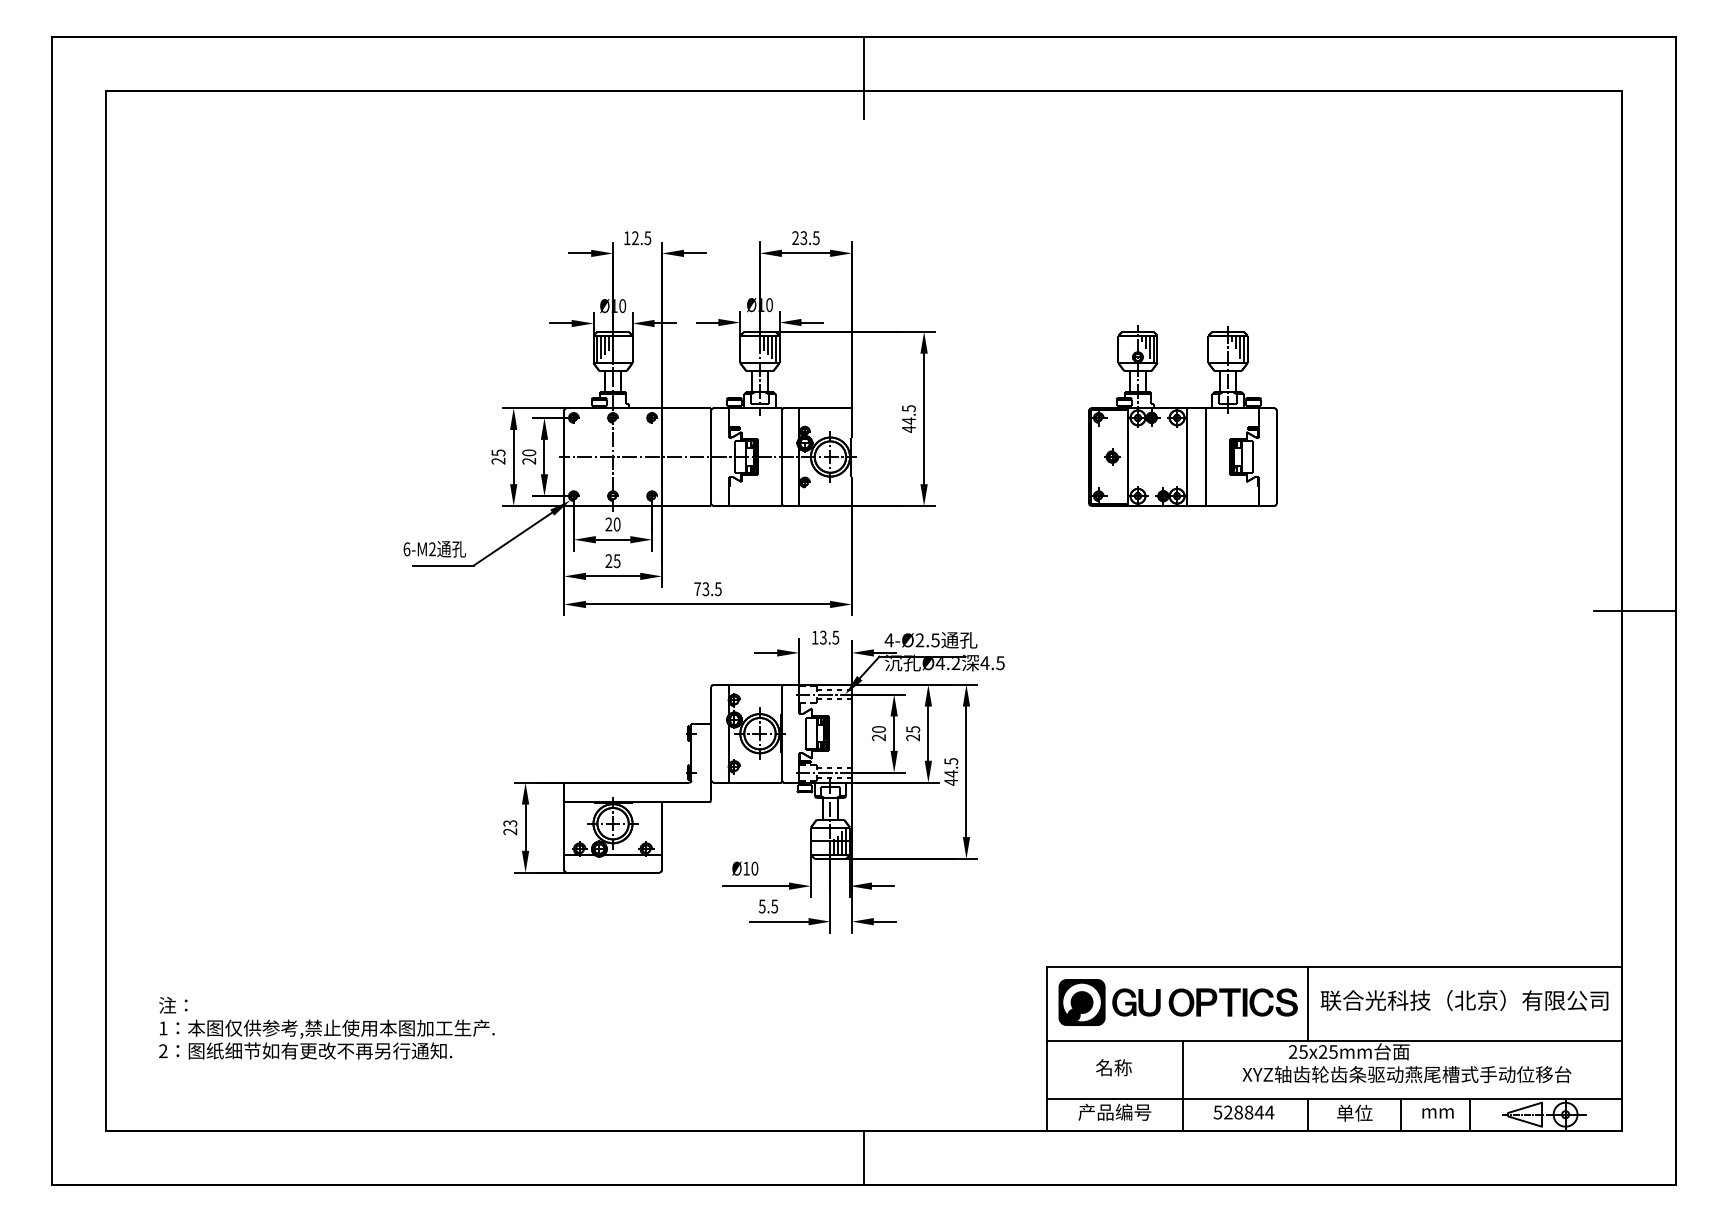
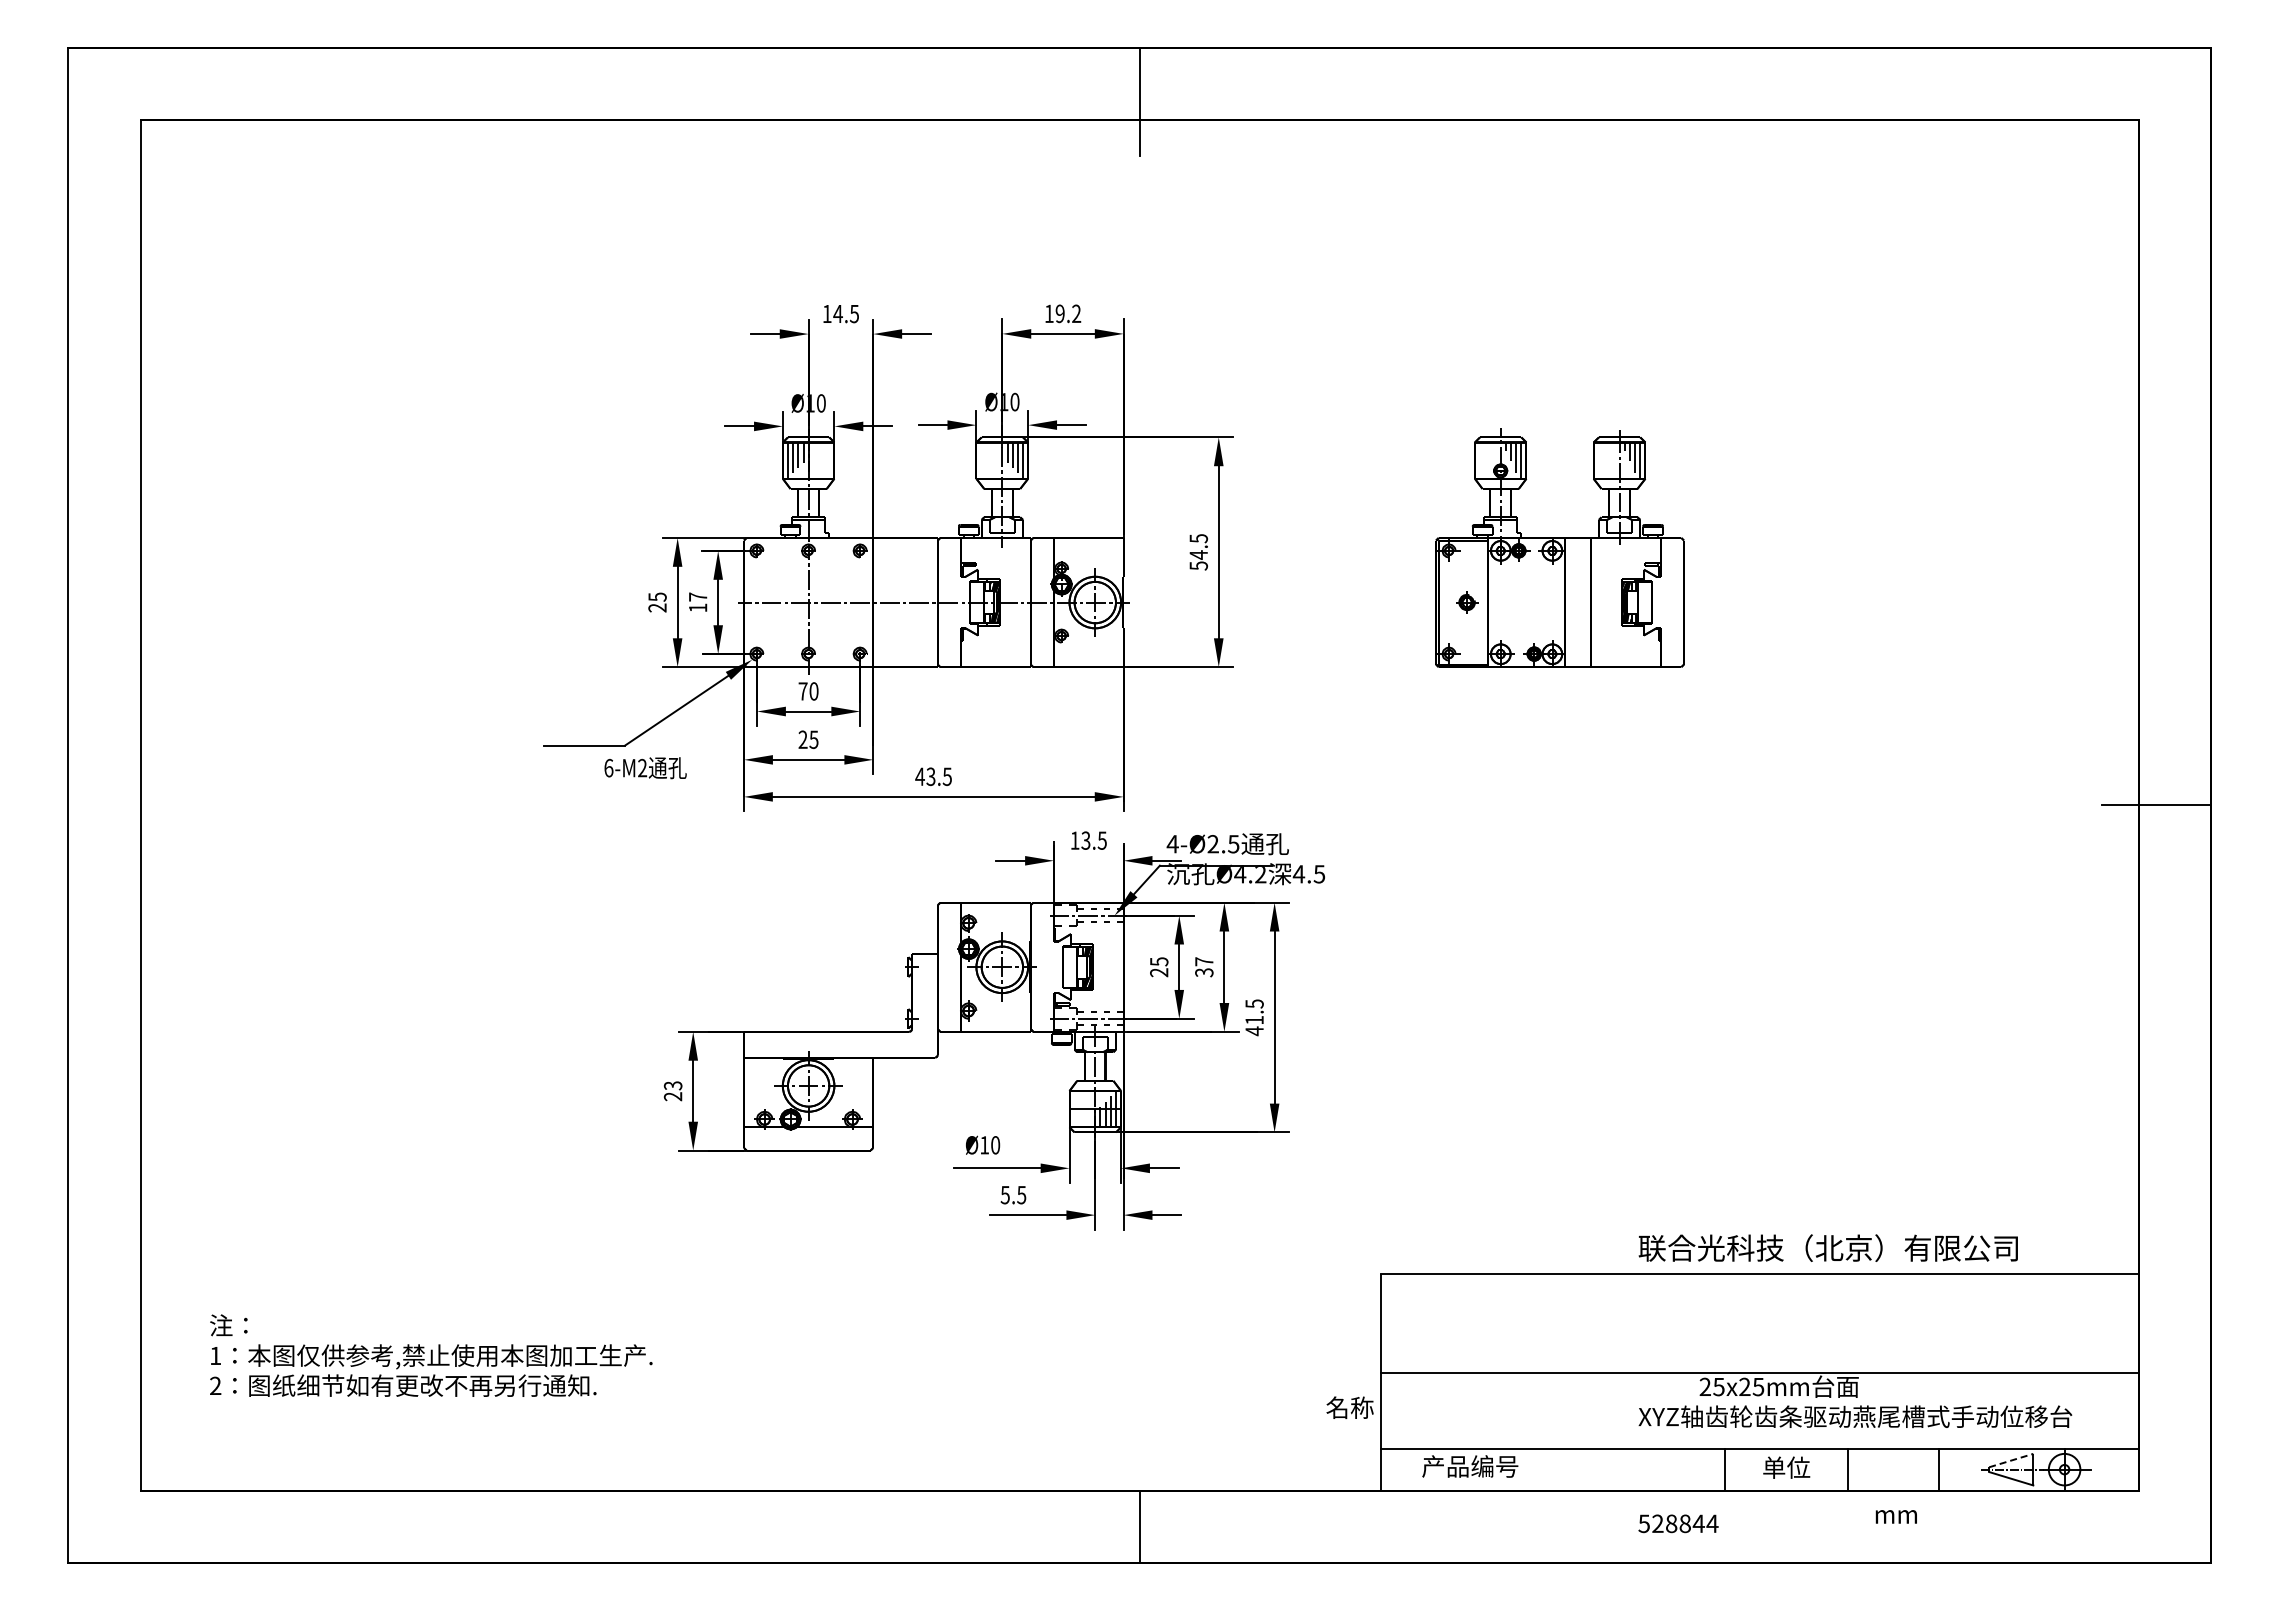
text: (634, 237) -> (837, 313), 12.5 -> 14.5
text: (805, 237) -> (1062, 313), 23.5 -> 19.2
text: (908, 428) -> (1198, 565), 44.5 -> 54.5
text: (528, 457) -> (697, 602), 20 -> 17
text: (608, 524) -> (802, 691), 20 -> 70
text: (434, 549) -> (645, 768), moved
text: (697, 589) -> (919, 776), 73.5 -> 43.5
text: (879, 729) -> (1159, 961), 20 -> 25
text: (913, 733) -> (1204, 967), 25 -> 37
text: (951, 774) -> (1254, 1020), 44.5 -> 41.5
text: (1463, 1000) -> (1827, 1247), moved
part: (1177, 1002) -> (1553, 1321), removed
line: (1307, 1003) -> (1724, 1323), removed
text: (1113, 1067) -> (1349, 1407), moved
line: (1182, 1085) -> (1559, 1431), removed
line: (1525, 1107) -> (2011, 1460), solid -> dashed
text: (1243, 1112) -> (1678, 1523), moved
text: (1437, 1113) -> (1895, 1516), moved

